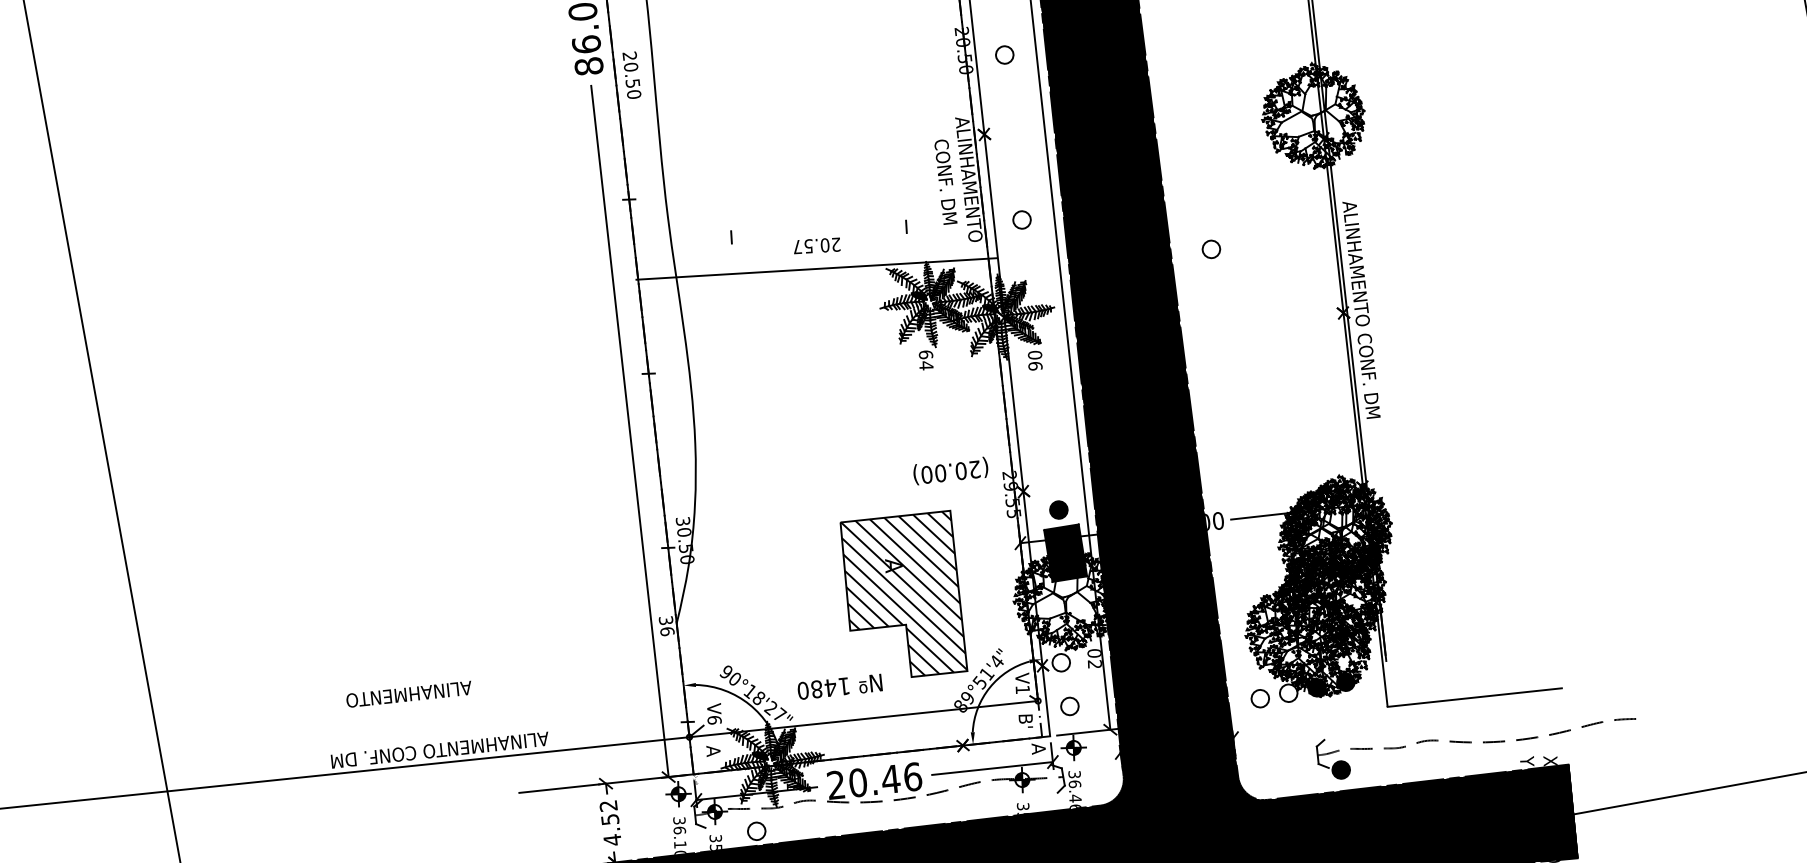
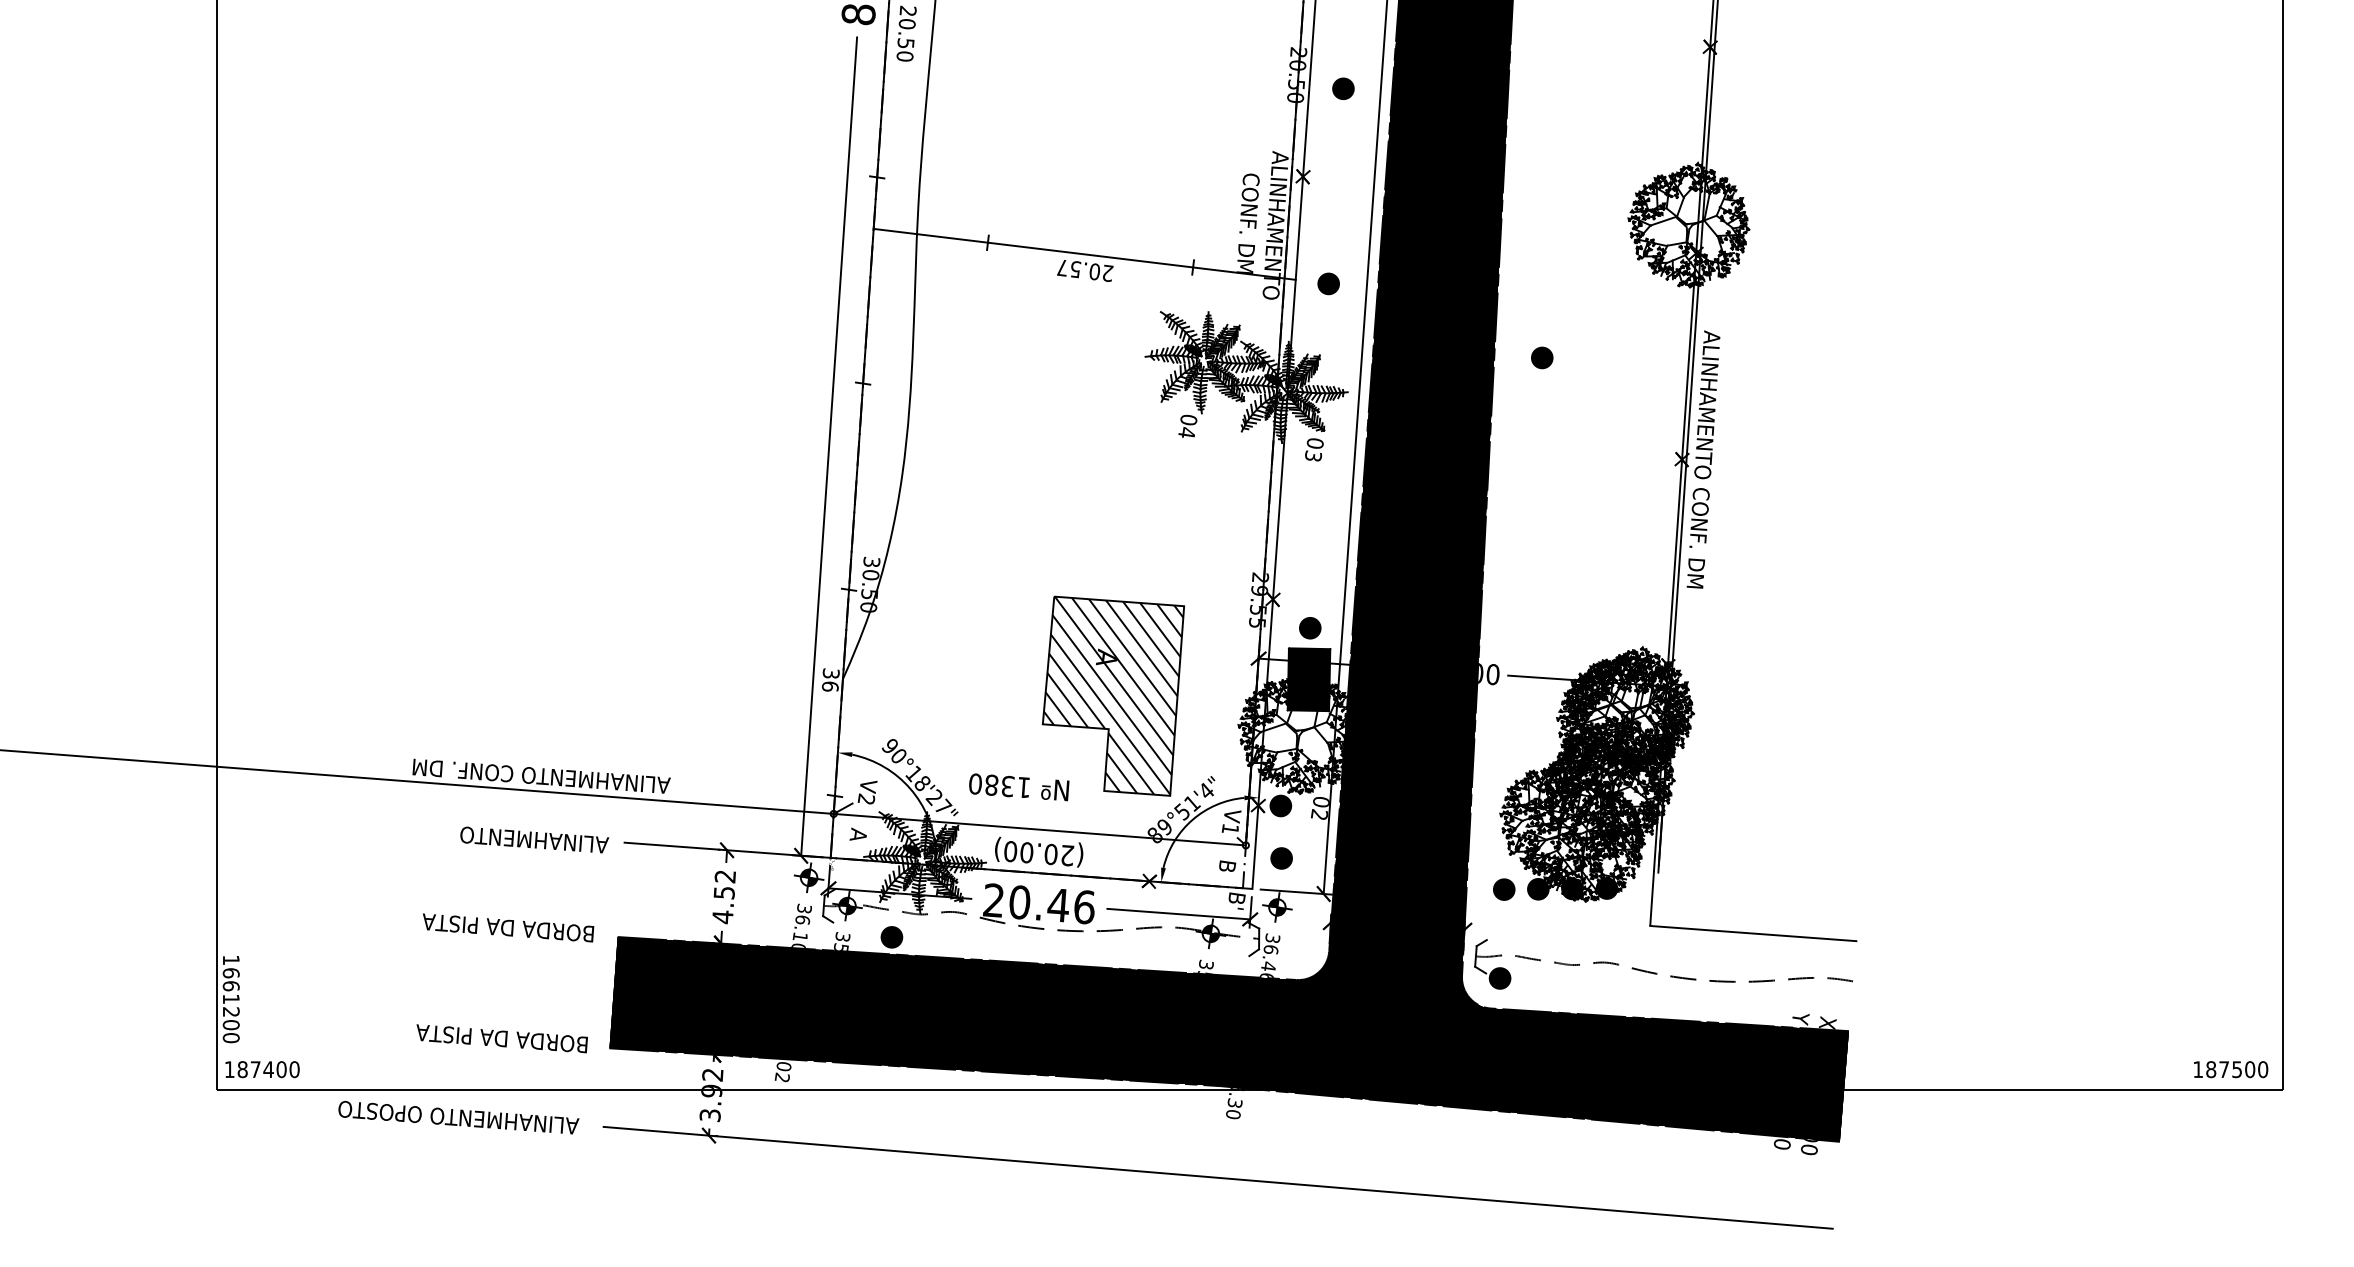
fill: (1004, 54) -> (1343, 88), added
fill: (1021, 219) -> (1328, 283), added
fill: (1210, 249) -> (1541, 357), added
line: (816, 268) -> (1084, 253), moved
text: (925, 355) -> (1188, 420), 64 -> 04
text: (1035, 365) -> (1313, 455), 06 -> 03
text: (951, 470) -> (1039, 851), moved
fill: (1060, 662) -> (1280, 805), added
text: (831, 687) -> (1008, 786), 1480 -> 1380
text: (409, 693) -> (534, 839), moved
fill: (1288, 693) -> (1538, 889), added
fill: (1259, 698) -> (1503, 889), added
fill: (1069, 706) -> (1281, 858), added
text: (714, 719) -> (866, 798), V6 -> V2
text: (1025, 721) -> (1227, 866), B' -> B
part: (1470, 741) -> (1656, 972), moved
text: (1038, 749) -> (1236, 901), A -> B'
fill: (756, 831) -> (891, 937), added

